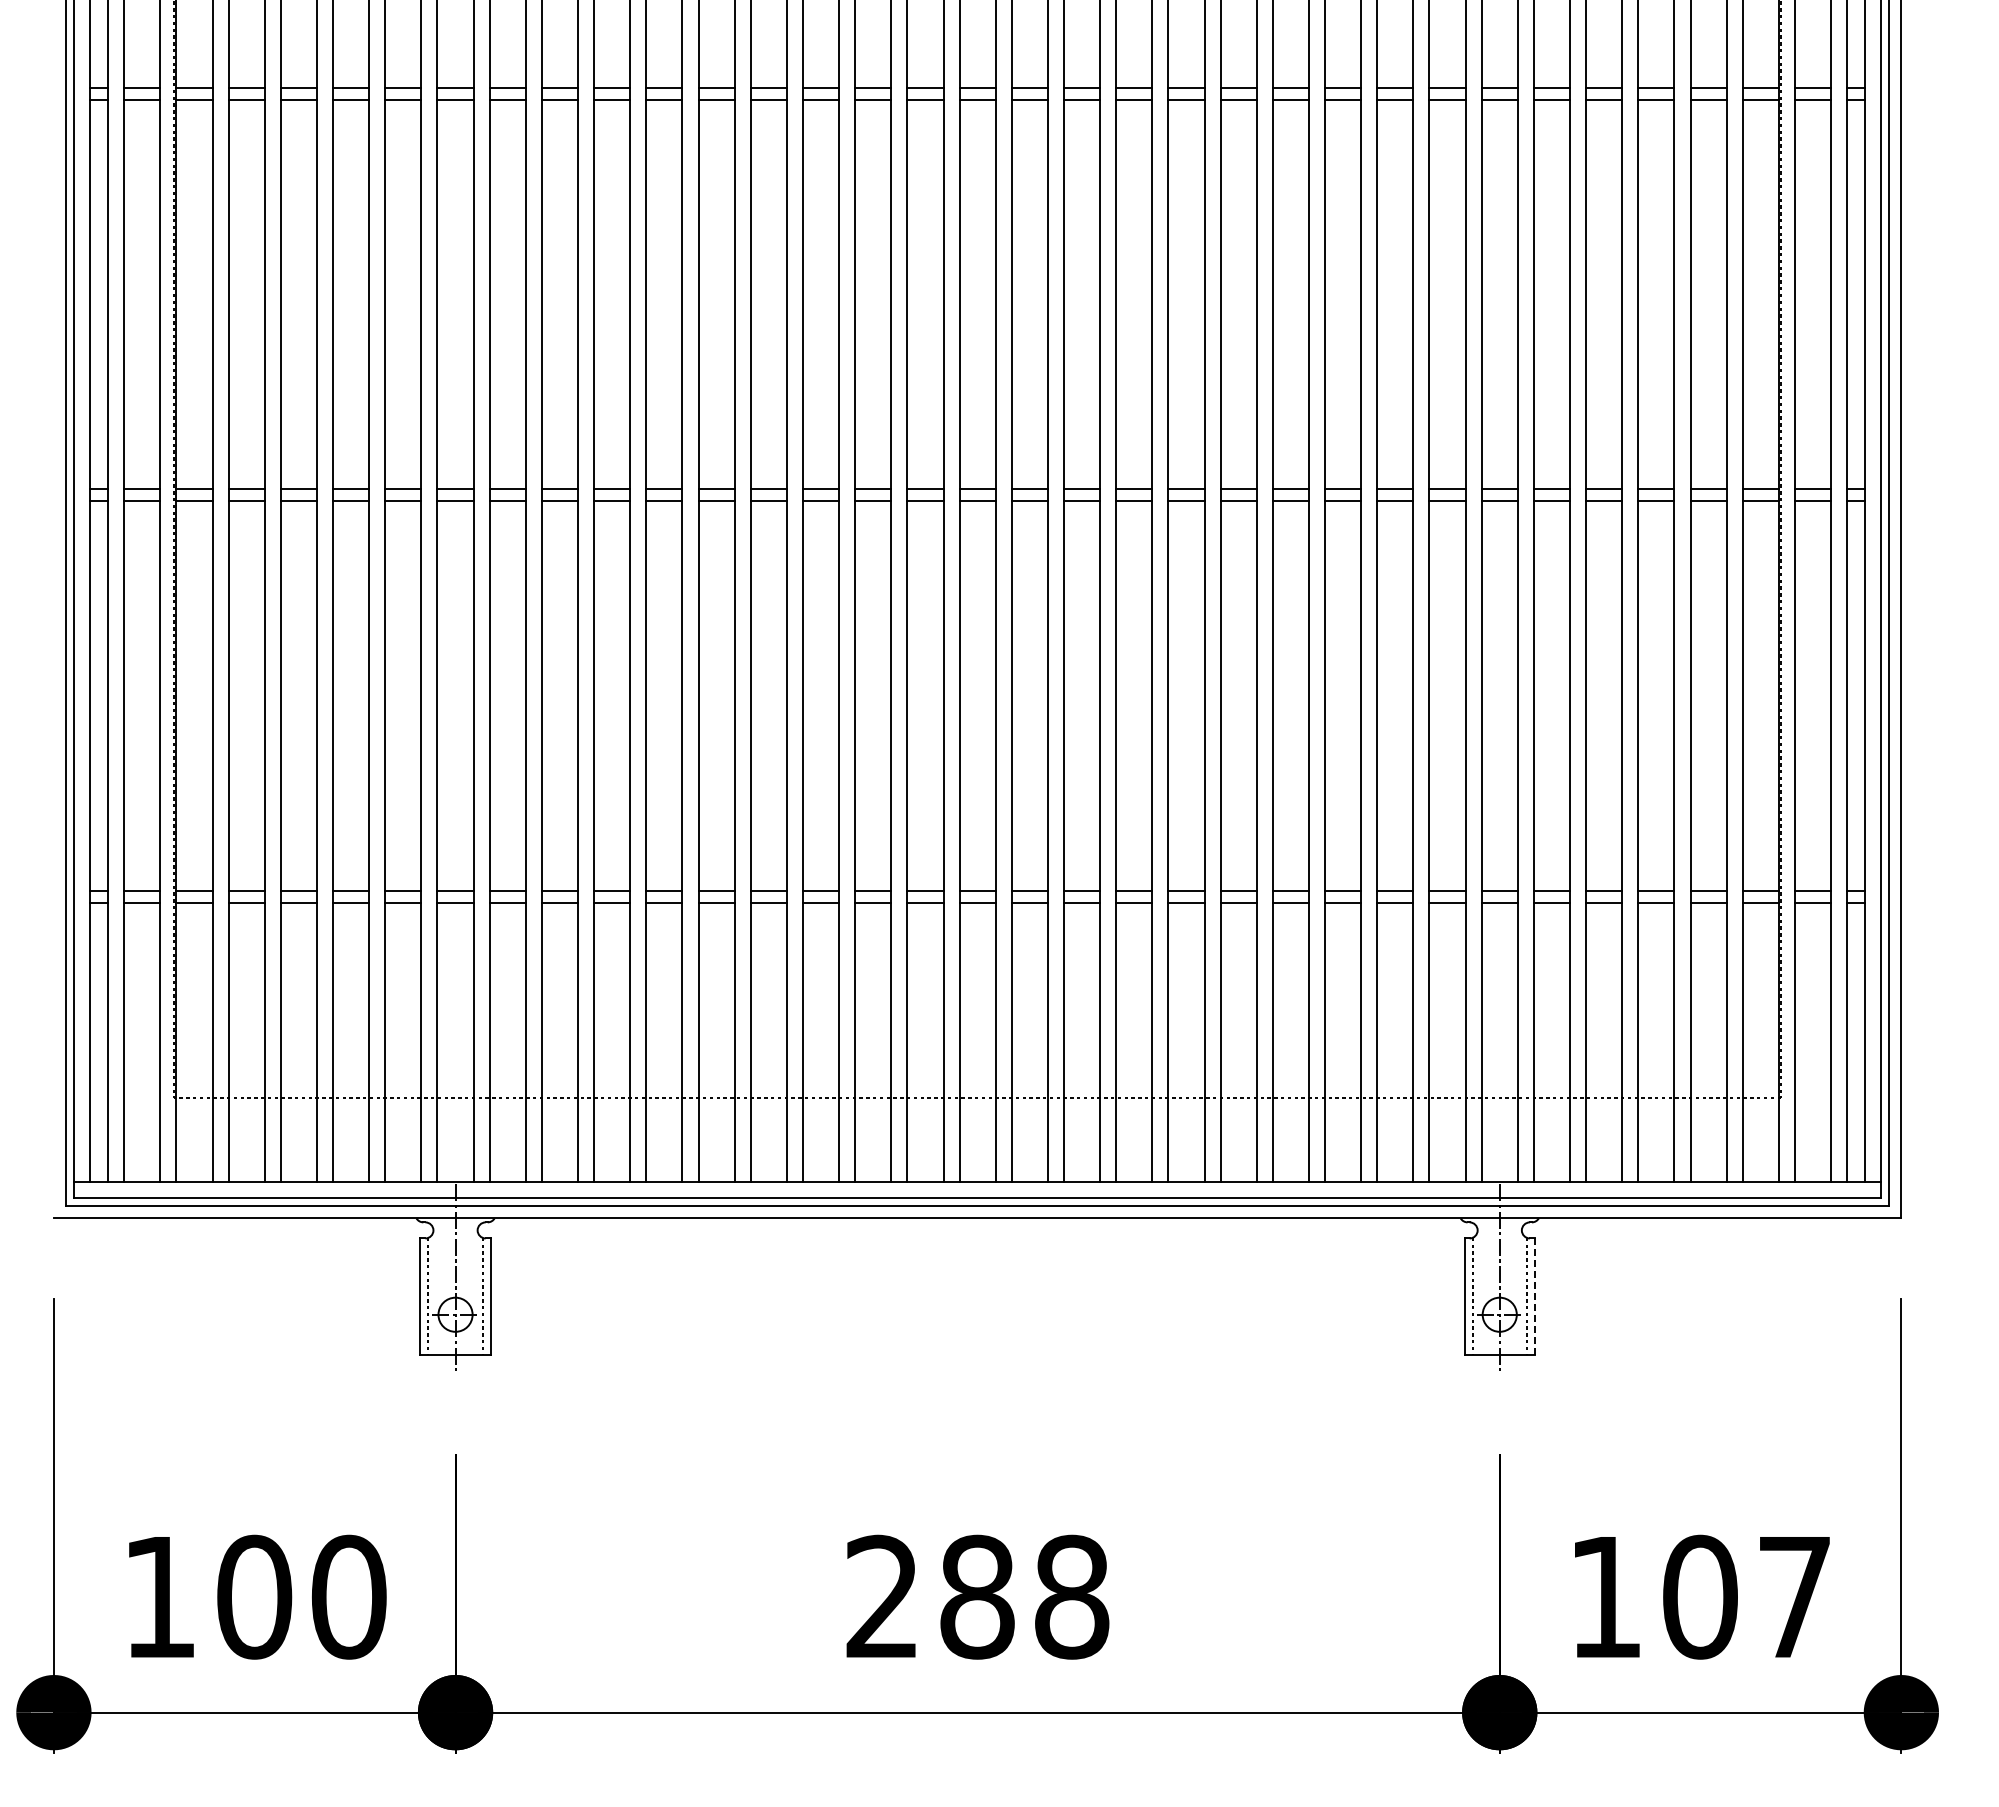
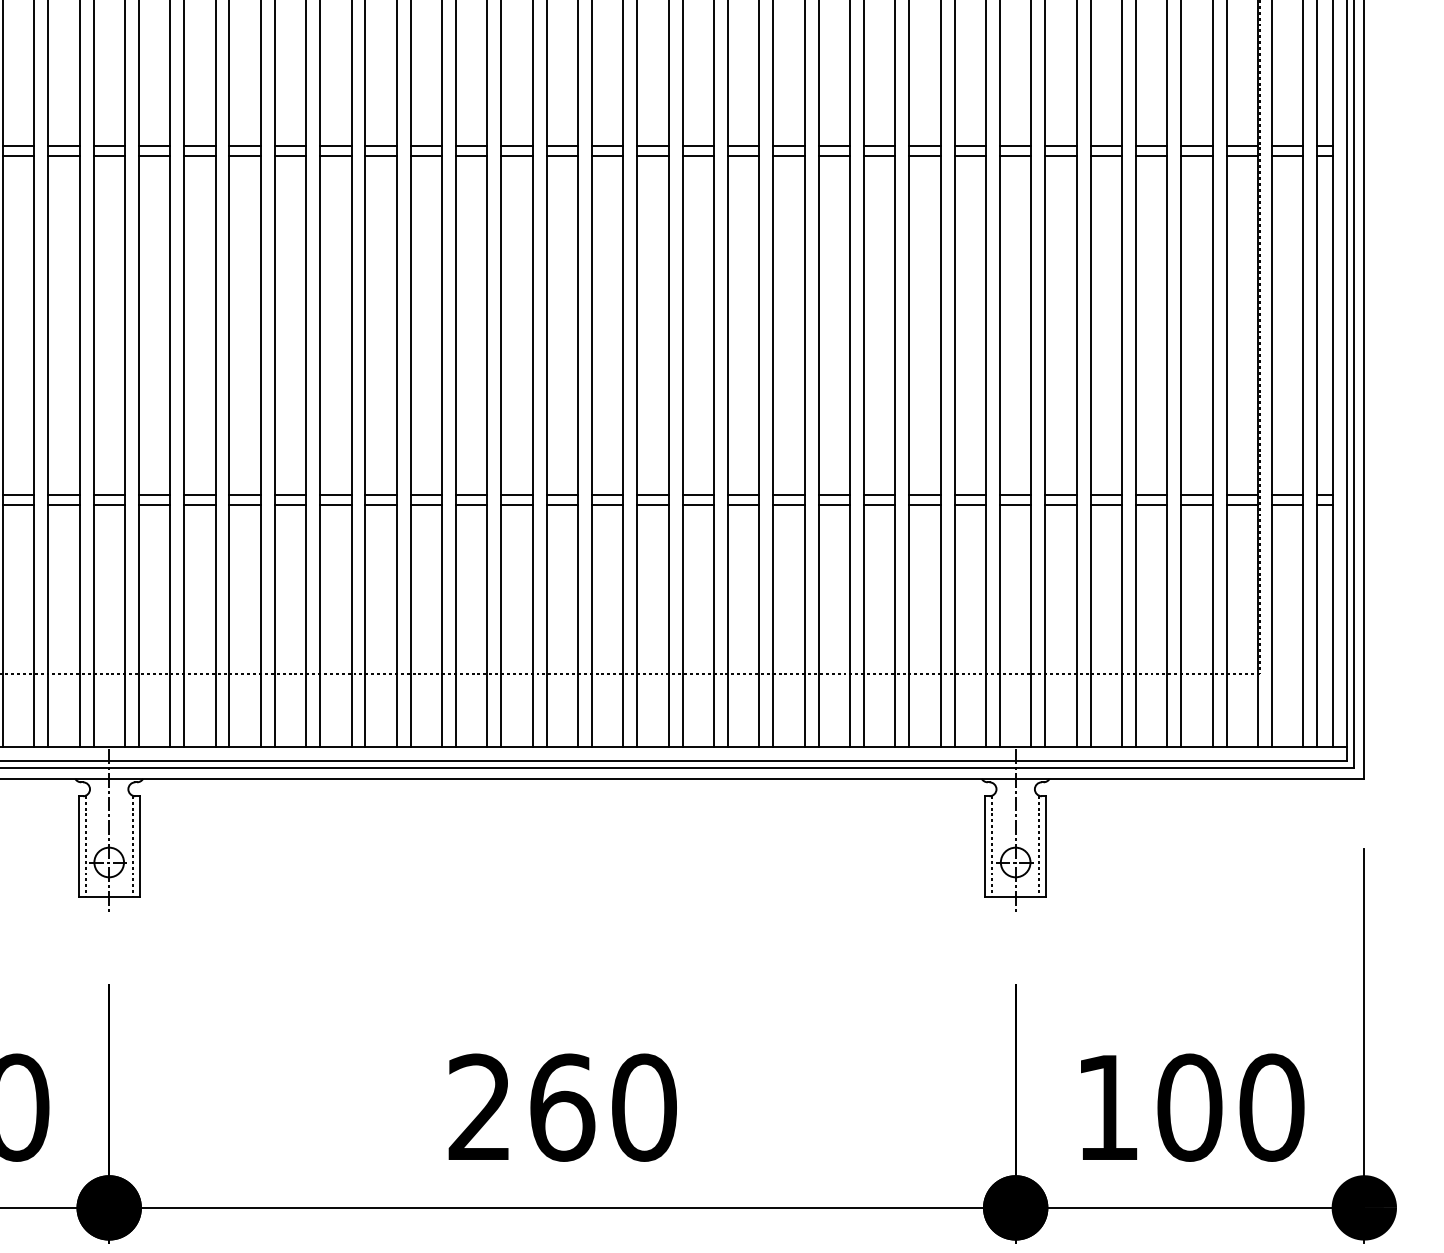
line: (1534, 1297) -> (1045, 847), dashed -> solid
text: (1024, 1596) -> (603, 1107), 288 -> 260
text: (1794, 1596) -> (1271, 1107), 107 -> 100

